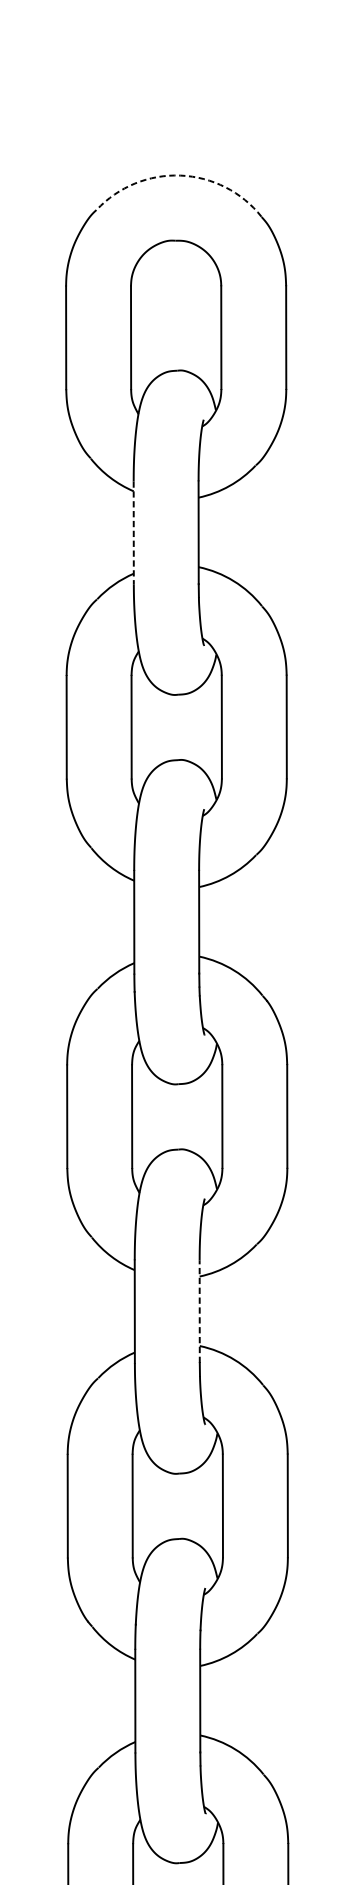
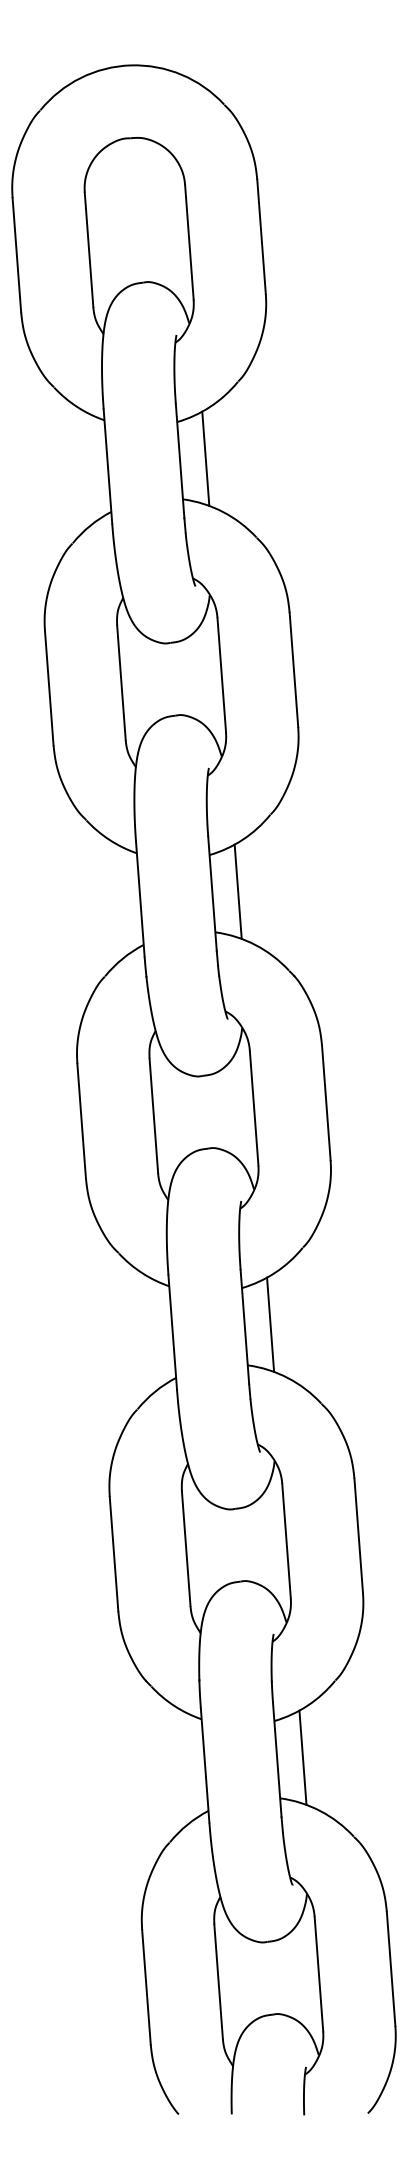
arc: (180, 175) -> (130, 65), dashed -> solid
line: (133, 532) -> (107, 466), dashed -> solid
line: (221, 532) -> (205, 458), added
line: (221, 921) -> (237, 891), added
line: (222, 1310) -> (270, 1324), added
line: (199, 1311) -> (244, 1326), dashed -> solid
line: (222, 1700) -> (302, 1757), added

